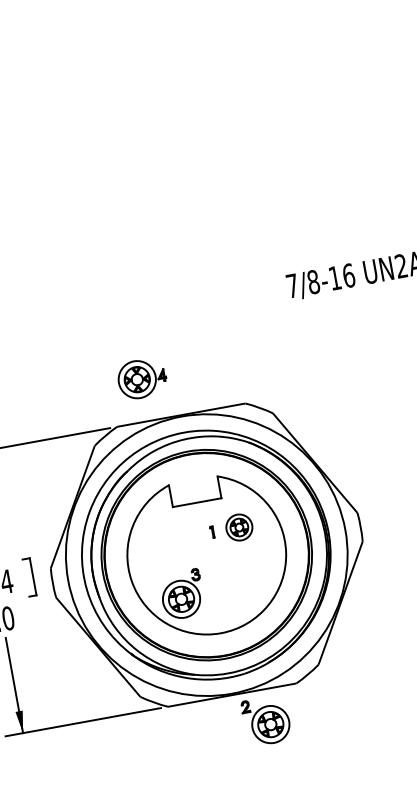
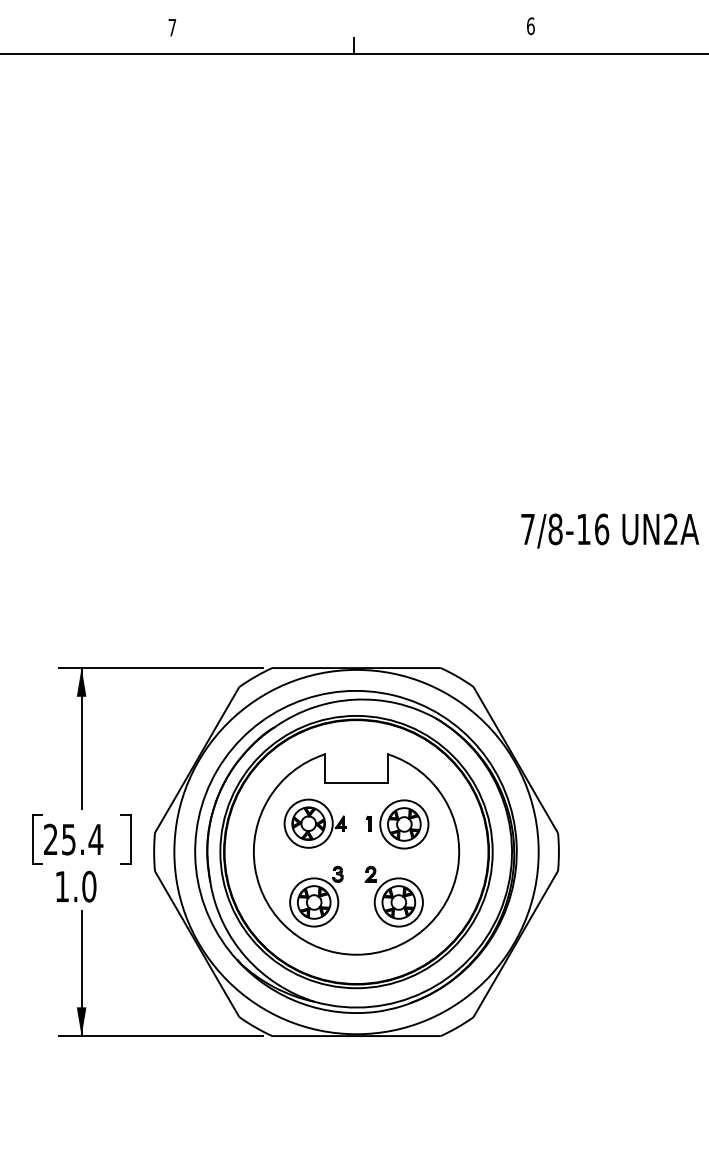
part: (141, 378) -> (314, 823), moved
part: (239, 527) -> (404, 824), size x1.43
part: (265, 720) -> (393, 896), moved

